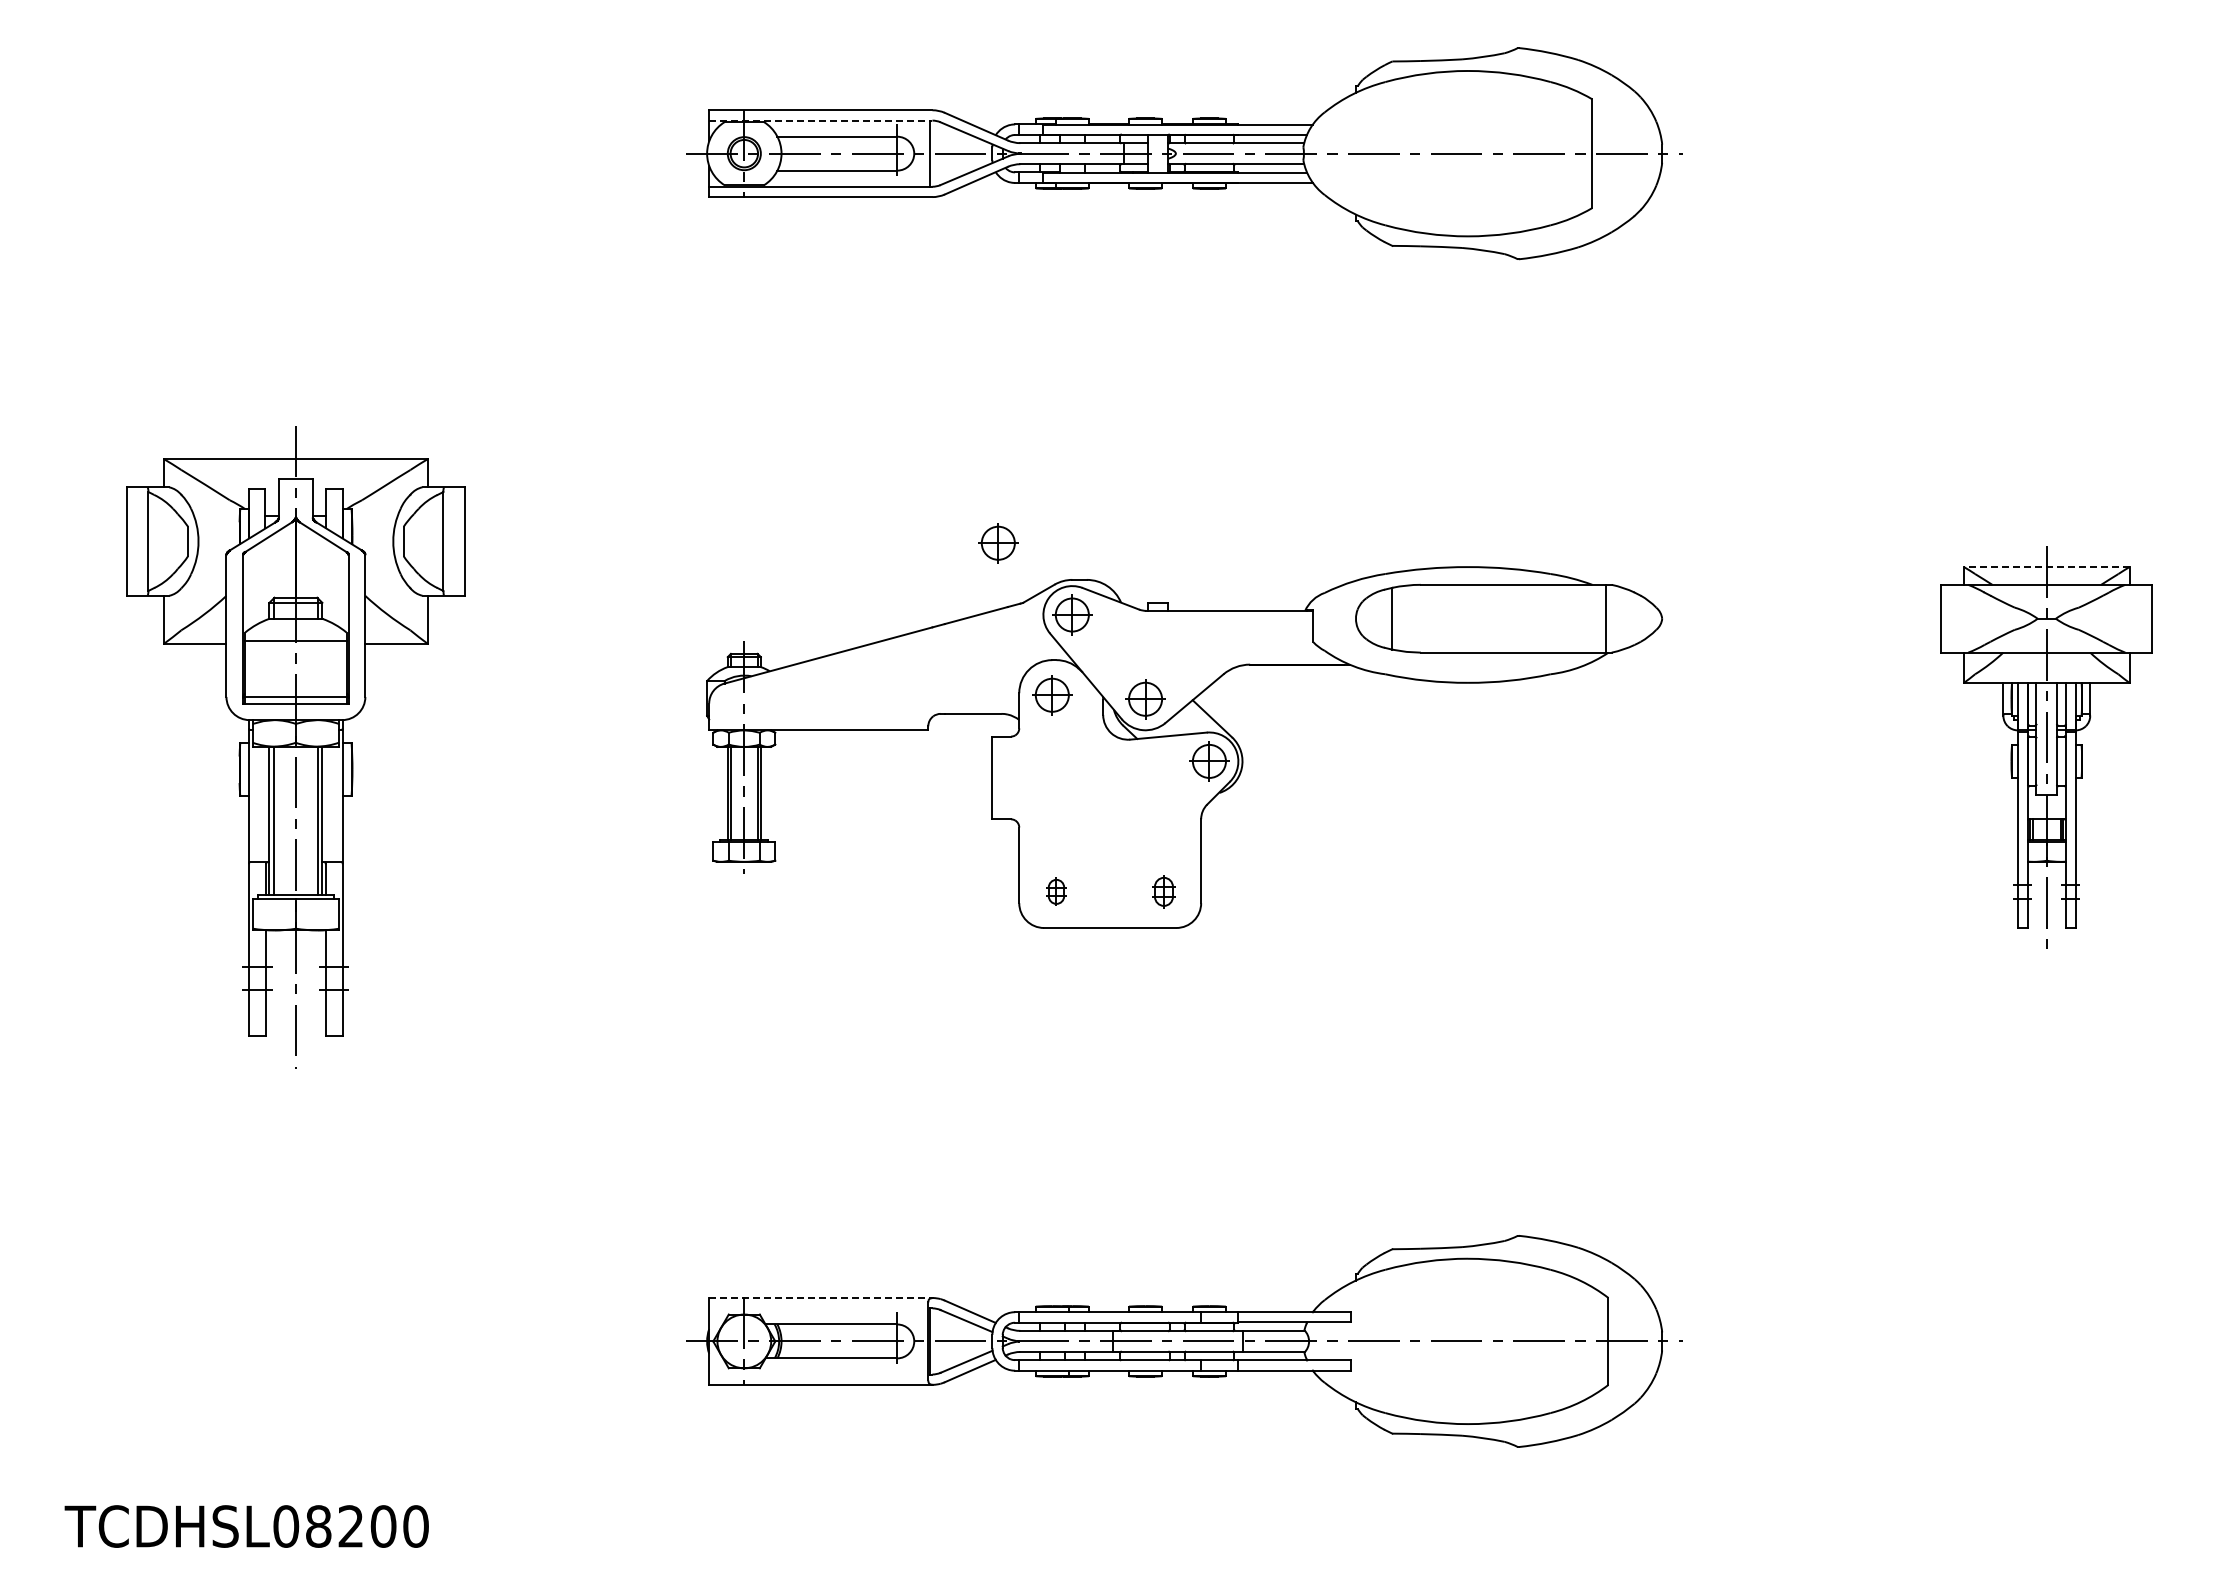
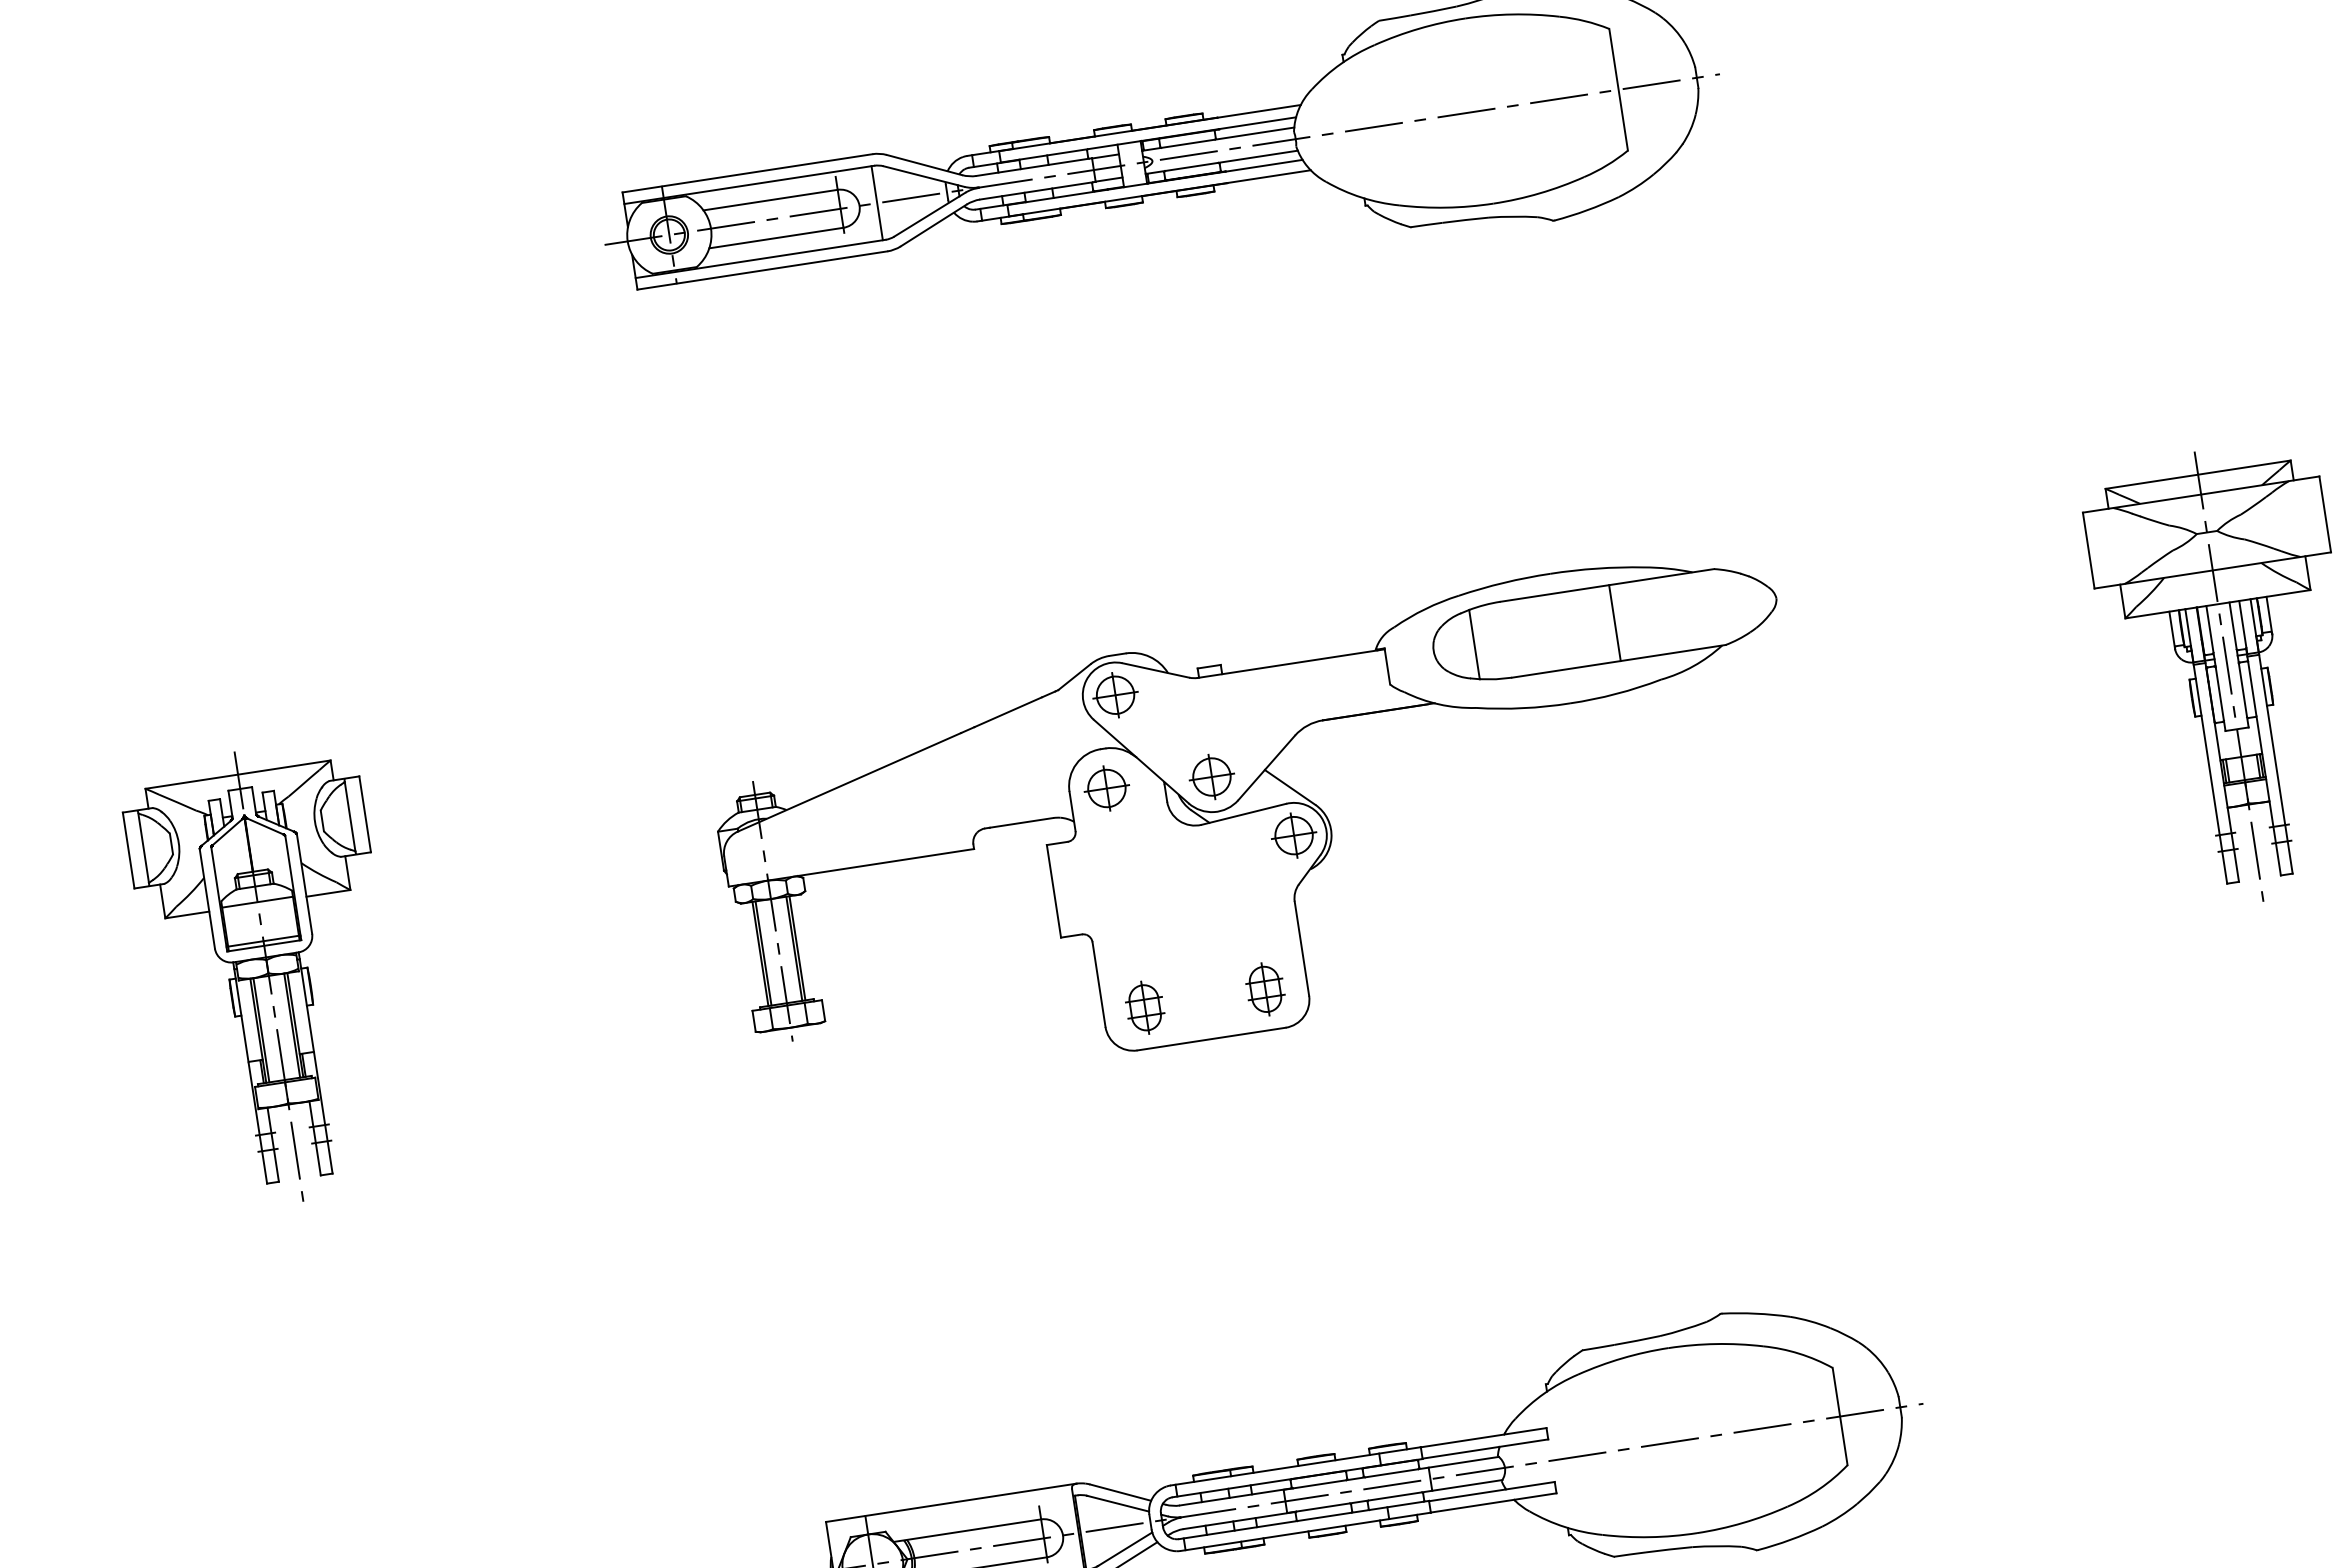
line: (820, 120) -> (748, 184), dashed -> solid
part: (998, 543) -> (1020, 627), removed
line: (2046, 567) -> (2197, 475), dashed -> solid
line: (1605, 618) -> (1614, 622), moved
part: (295, 747) -> (268, 976), size x0.62
part: (1056, 891) -> (1145, 1007), size x1.67
part: (1163, 891) -> (1264, 989), size x1.43
line: (820, 1298) -> (950, 1503), dashed -> solid

